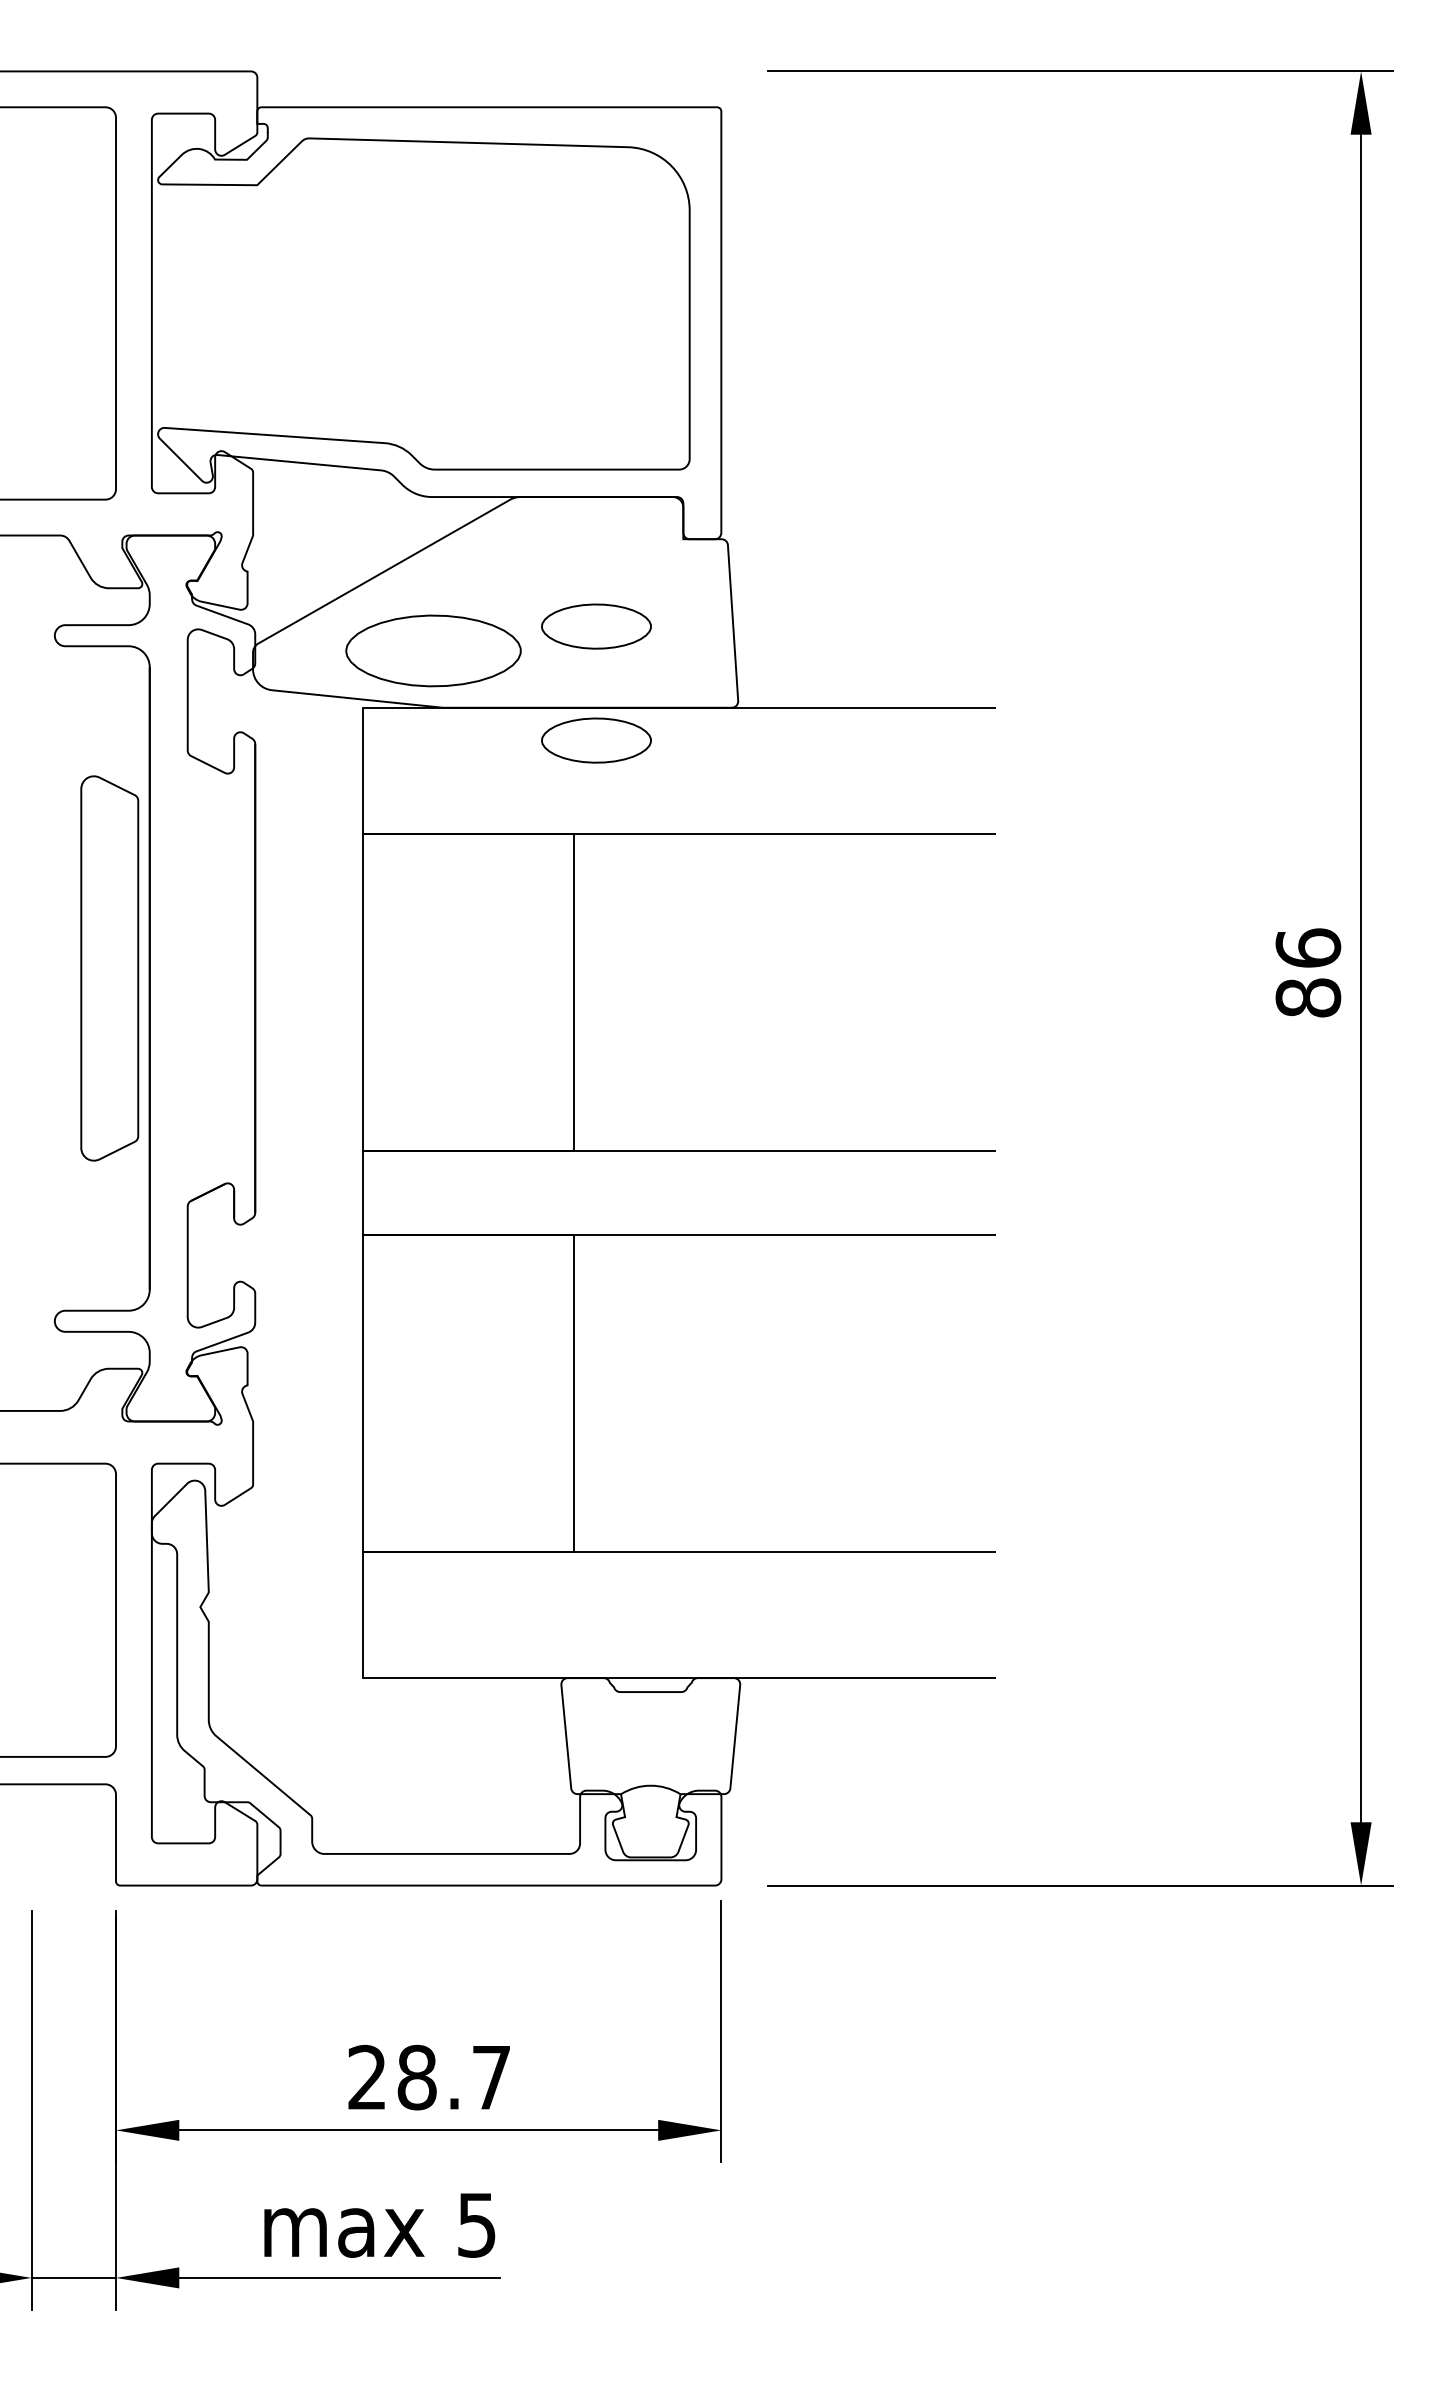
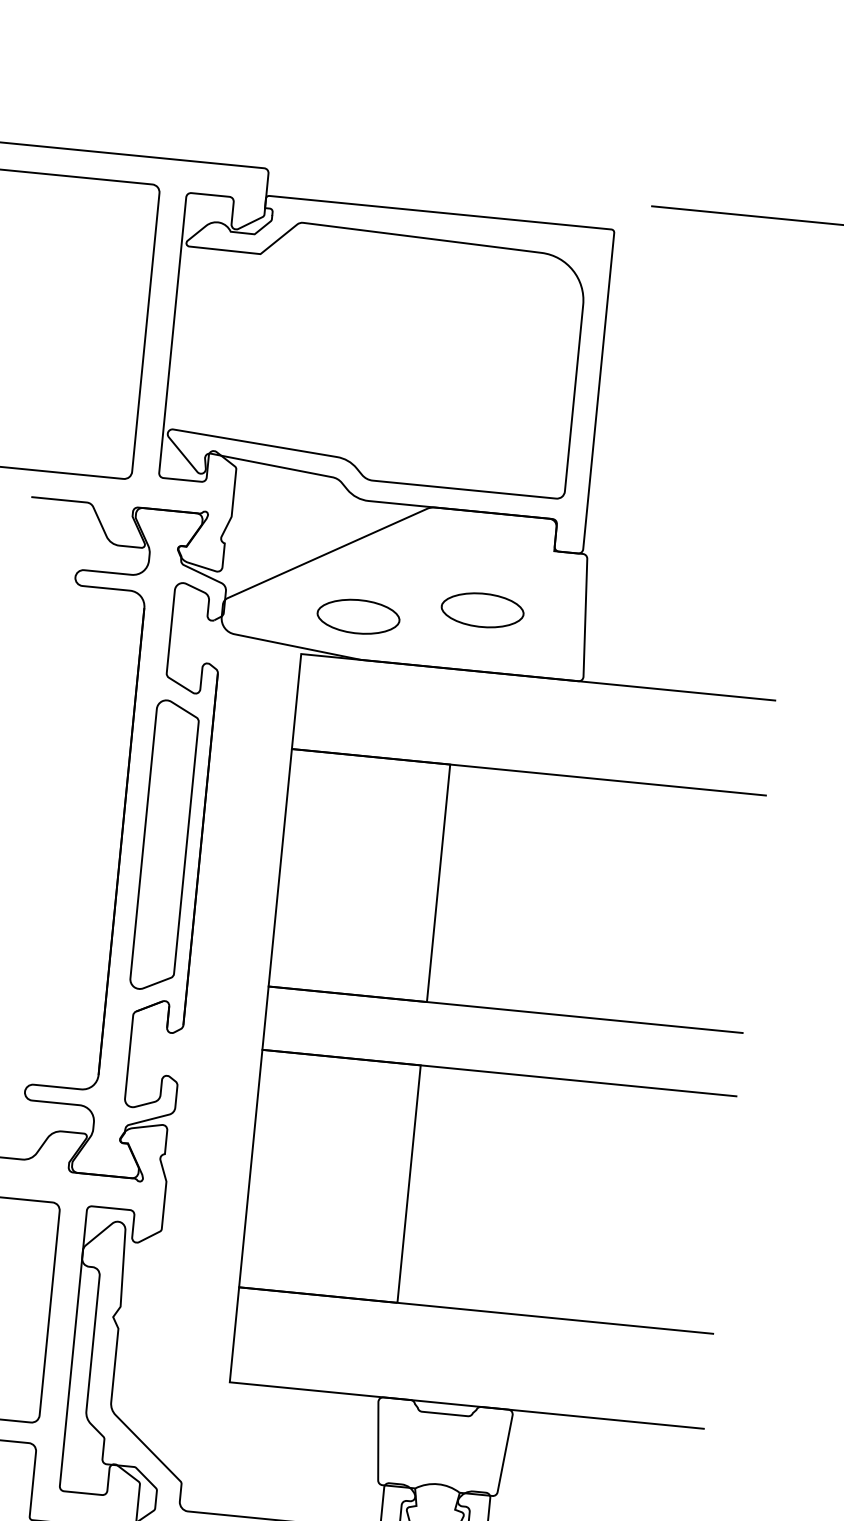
part: (433, 651) -> (358, 617), size x0.62
part: (596, 740) -> (474, 695), removed
part: (109, 968) -> (164, 845), moved

